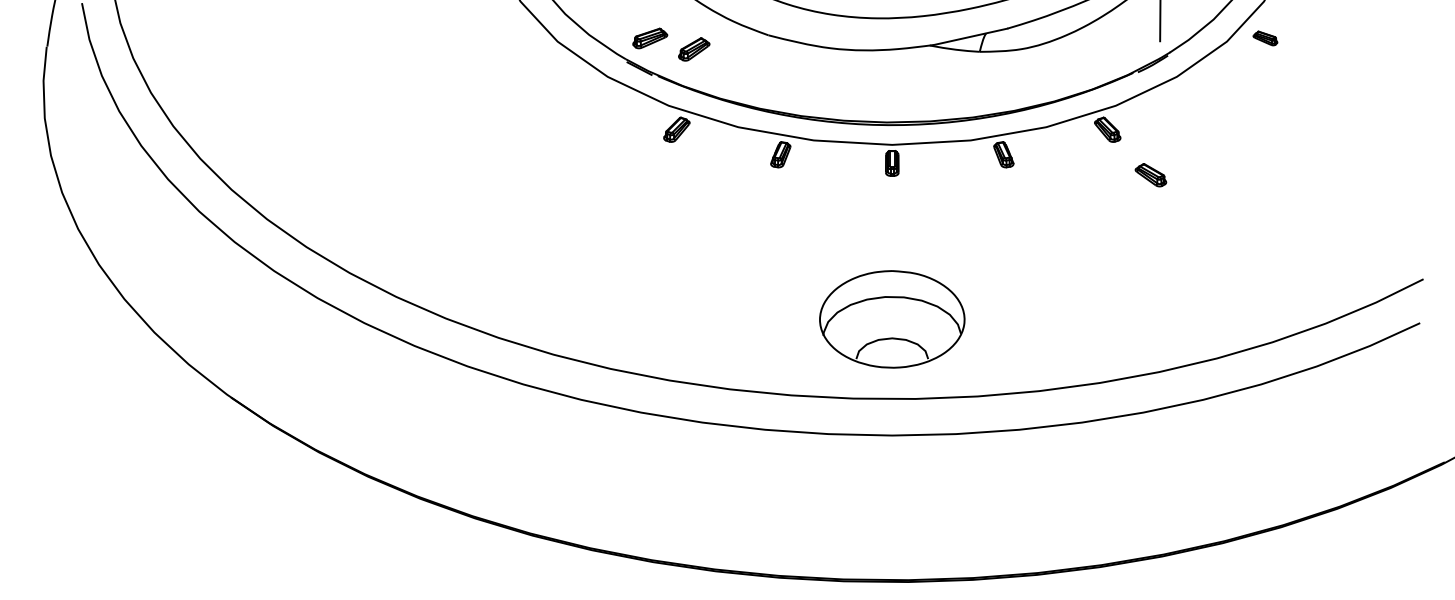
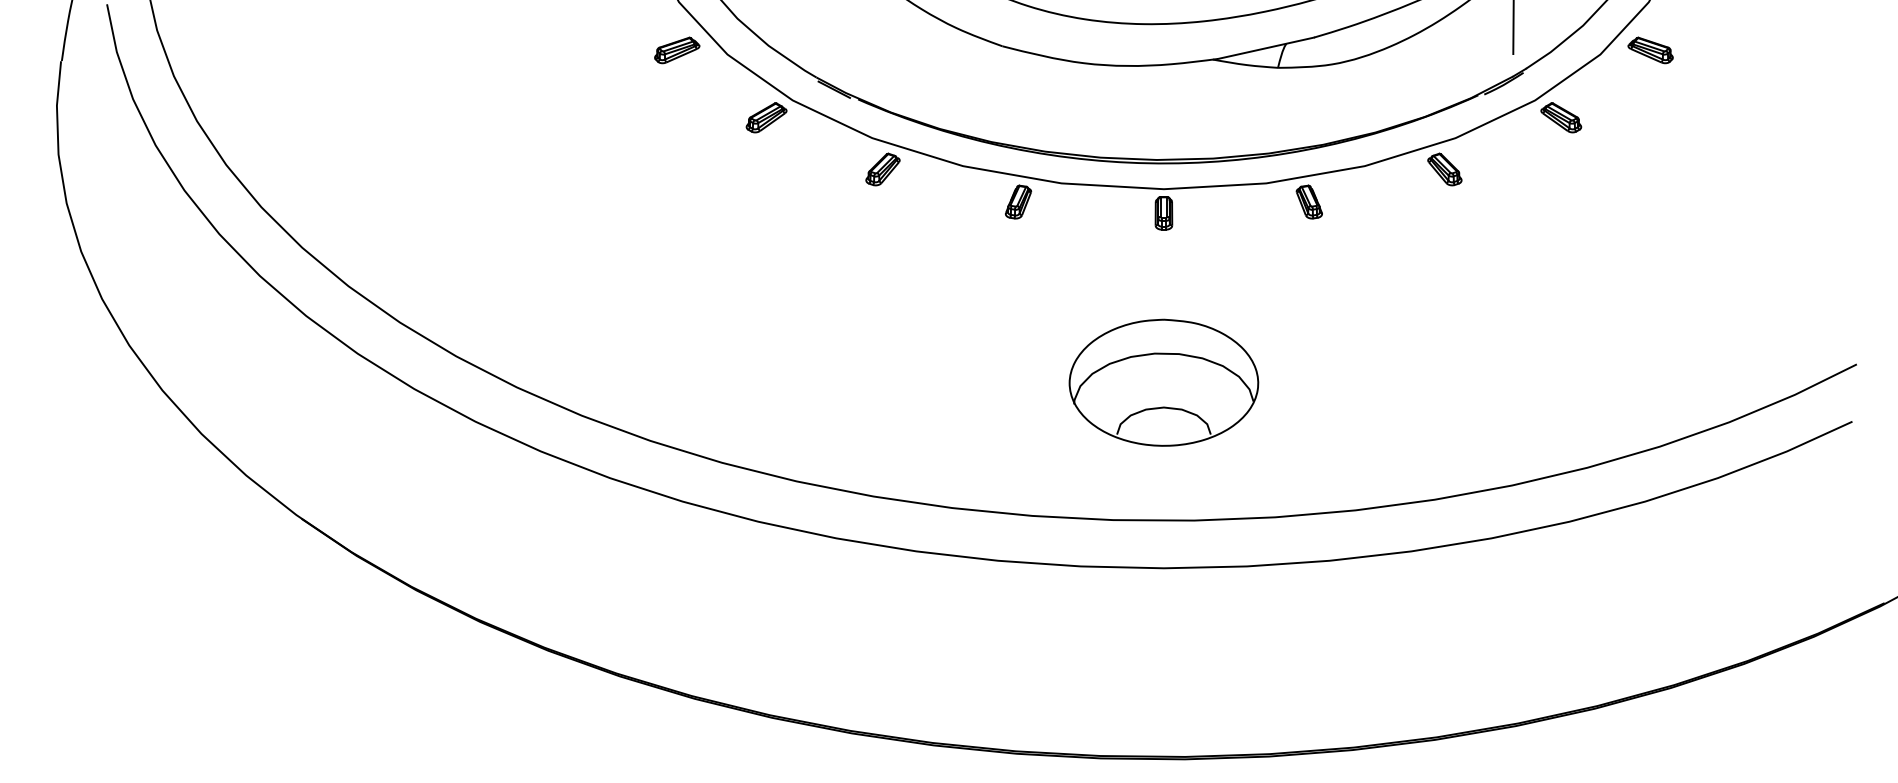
part: (650, 38) -> (677, 50), moved
part: (1265, 38) -> (1650, 50), size x1.43
part: (694, 49) -> (766, 117), moved
part: (1151, 175) -> (1561, 117), moved
part: (891, 319) -> (1163, 382), moved

